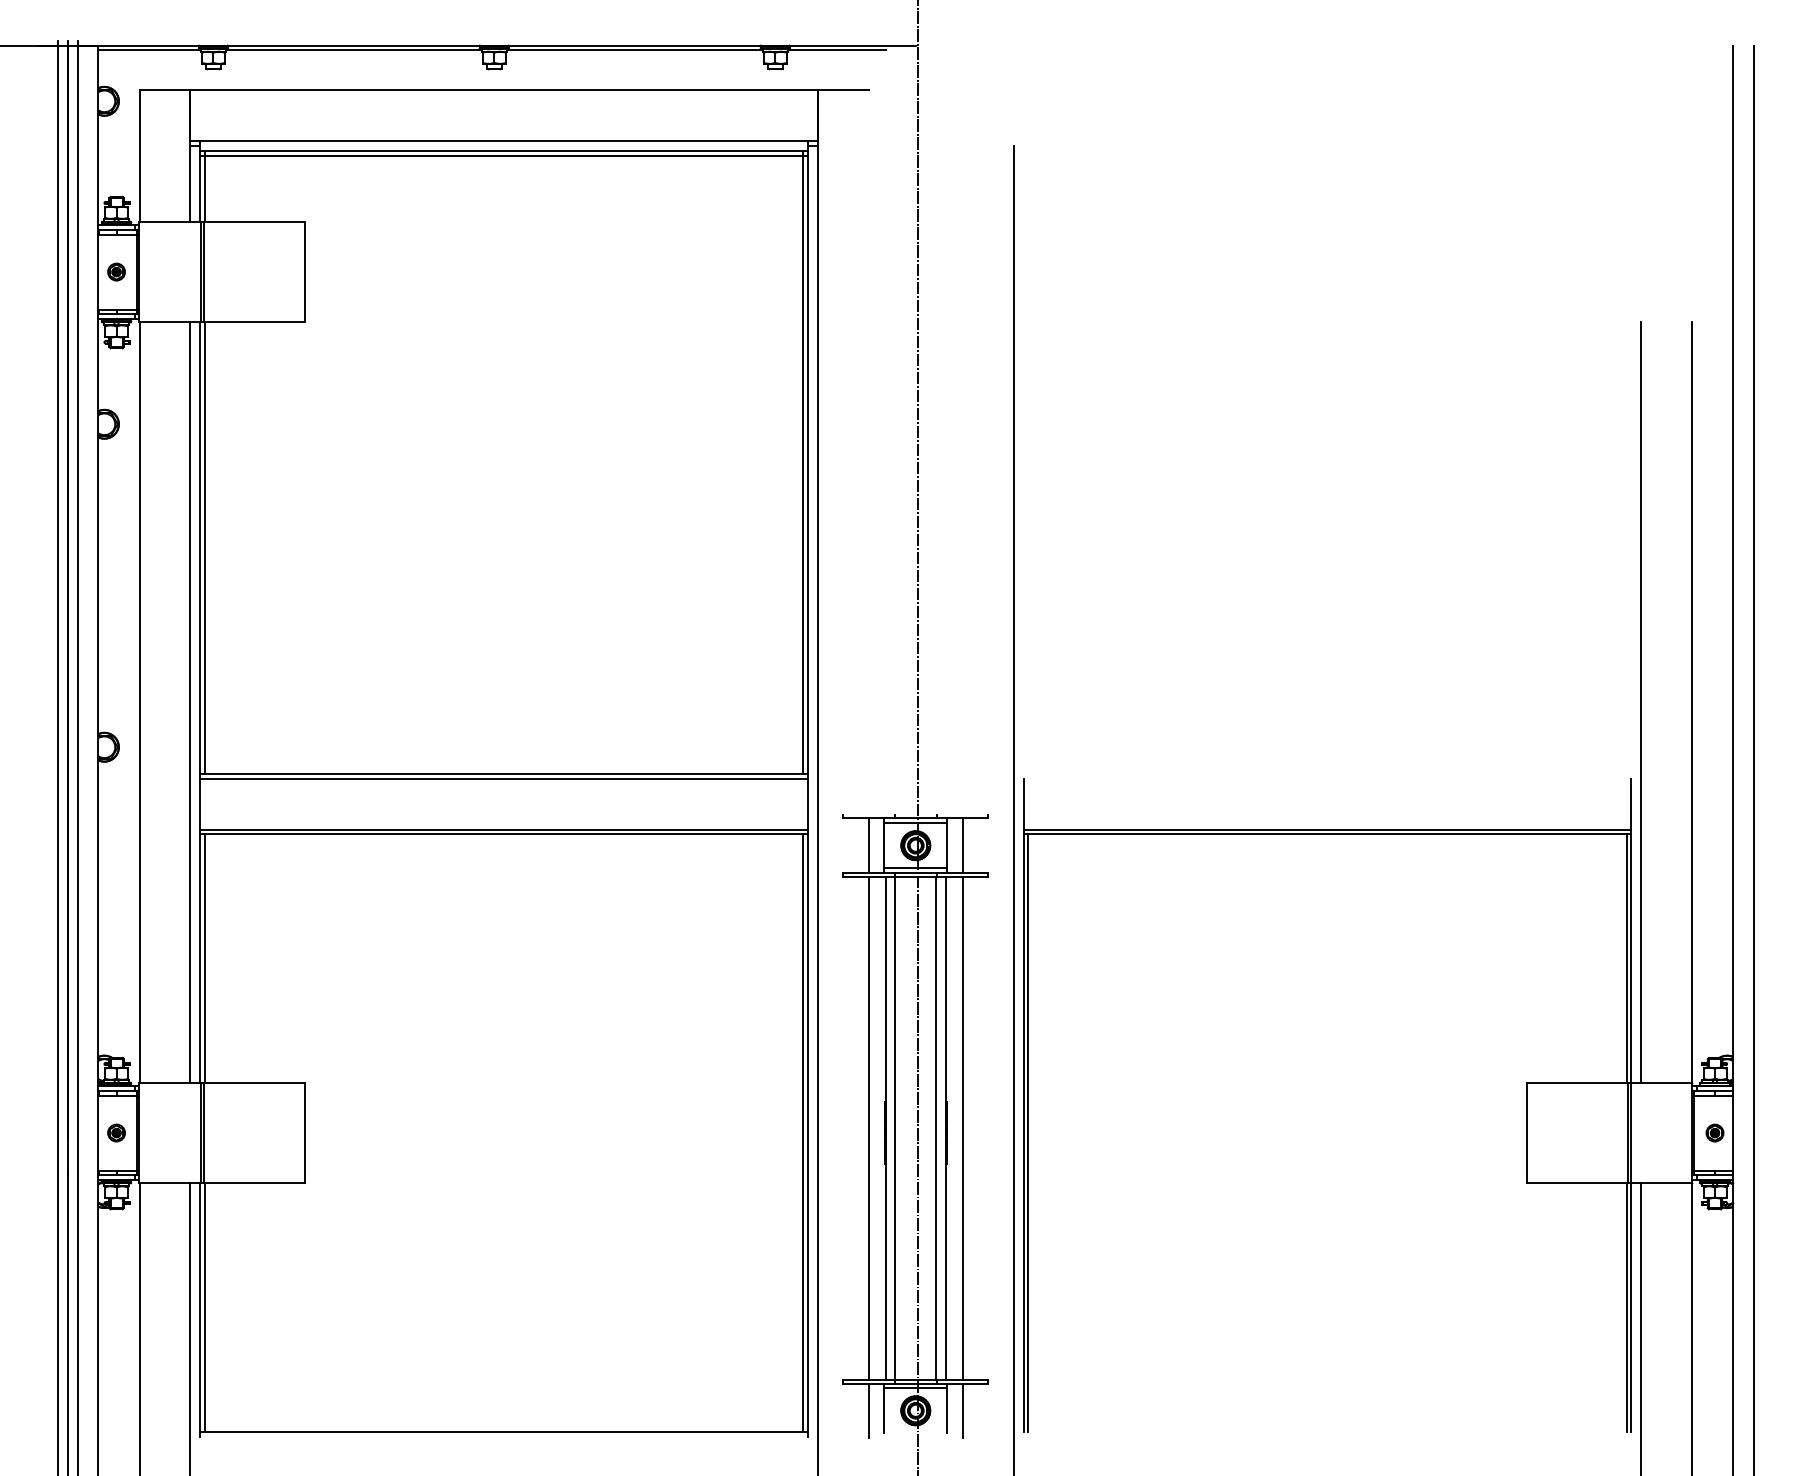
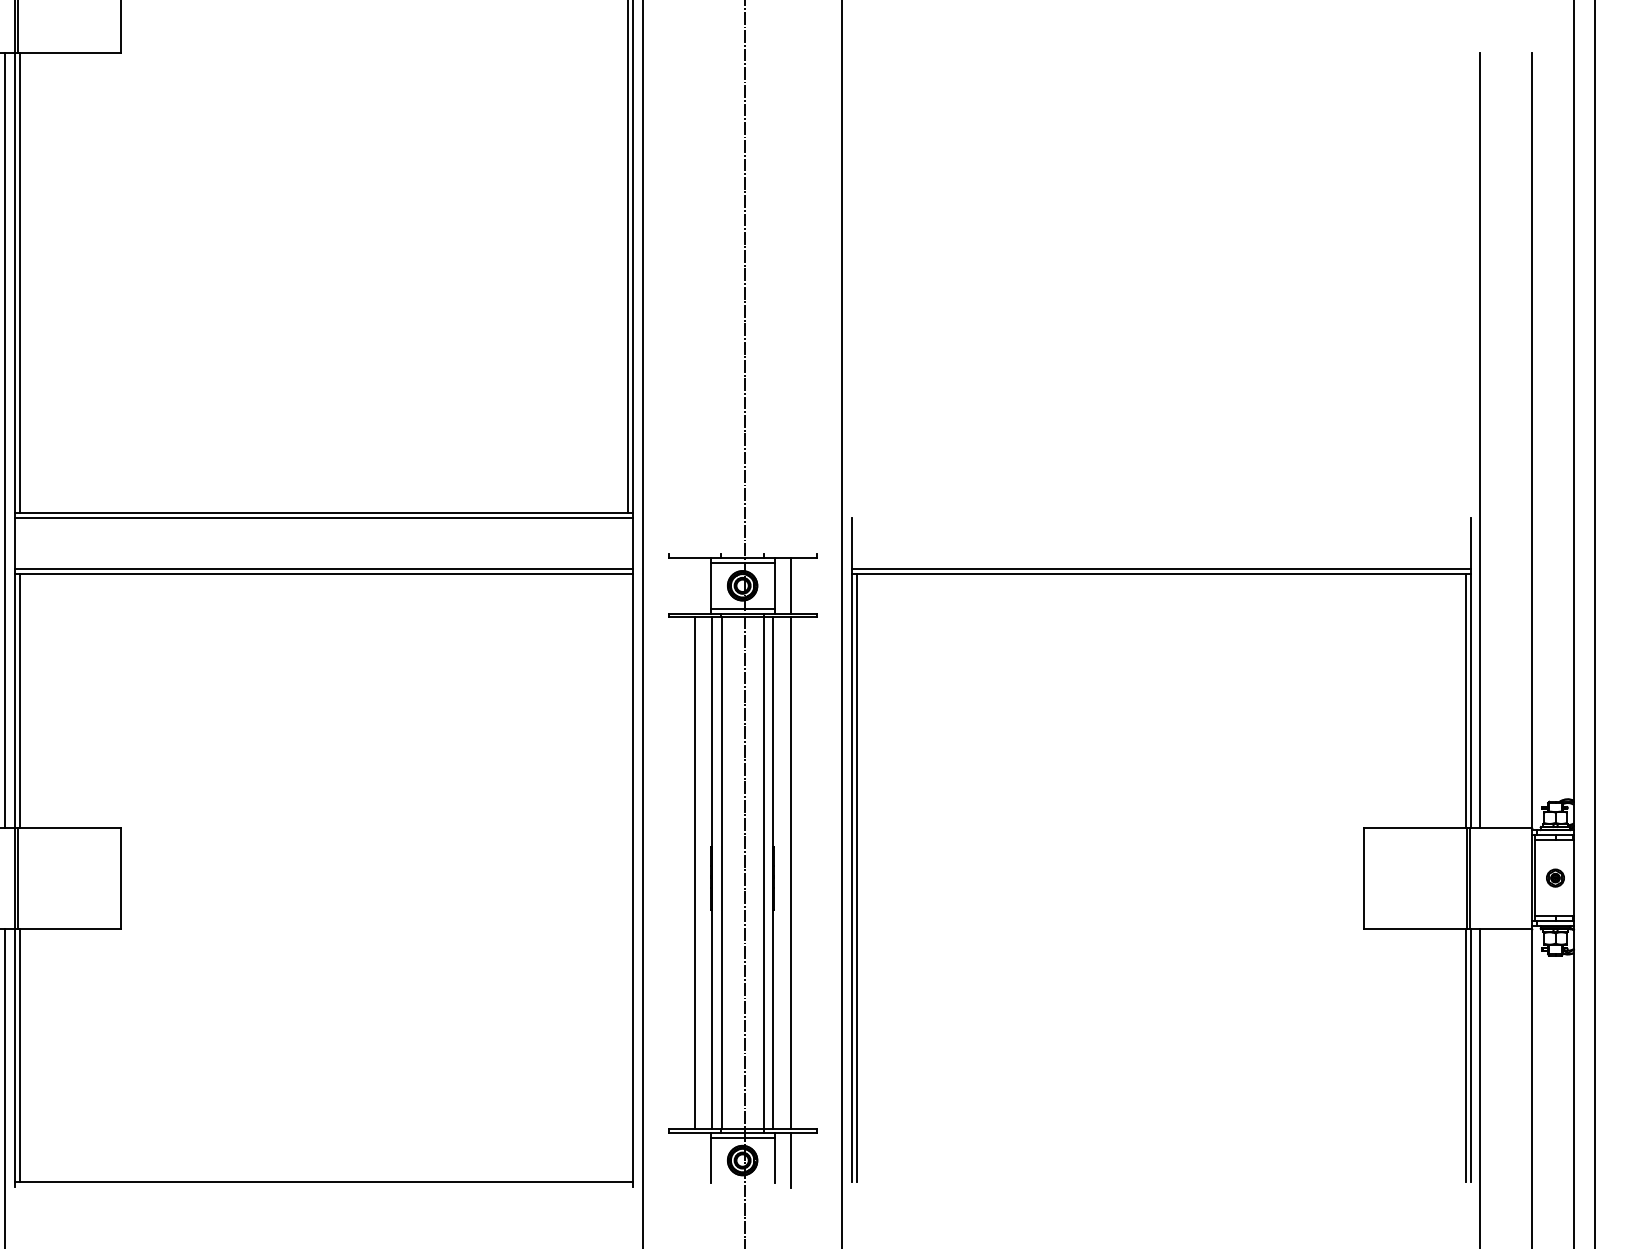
line: (868, 845) -> (694, 585), removed
line: (803, 1132) -> (628, 877), removed
line: (868, 1410) -> (694, 1160), removed

